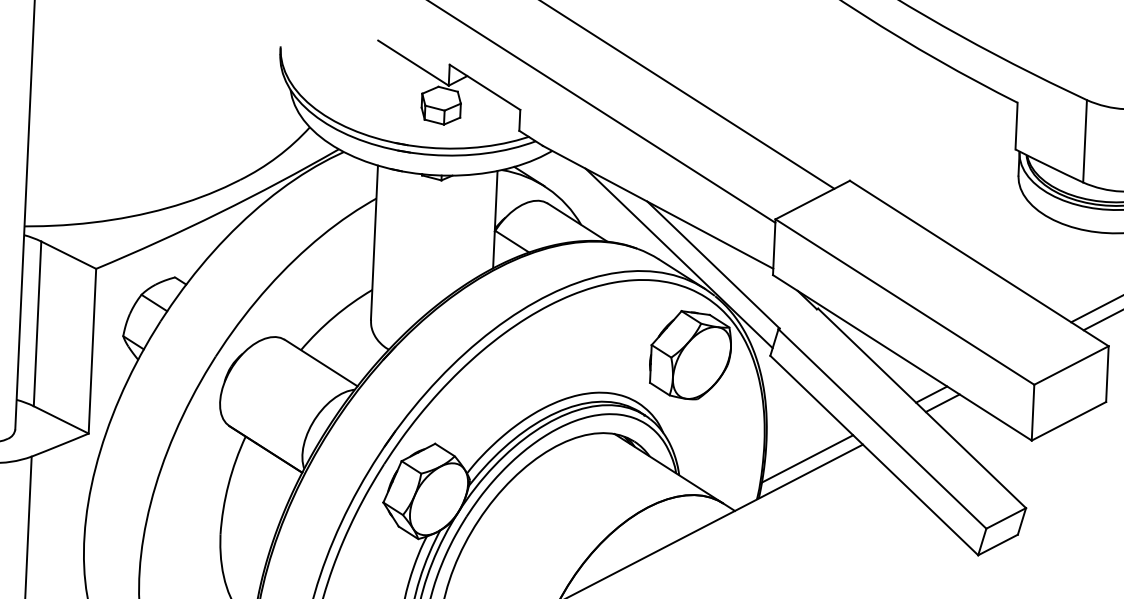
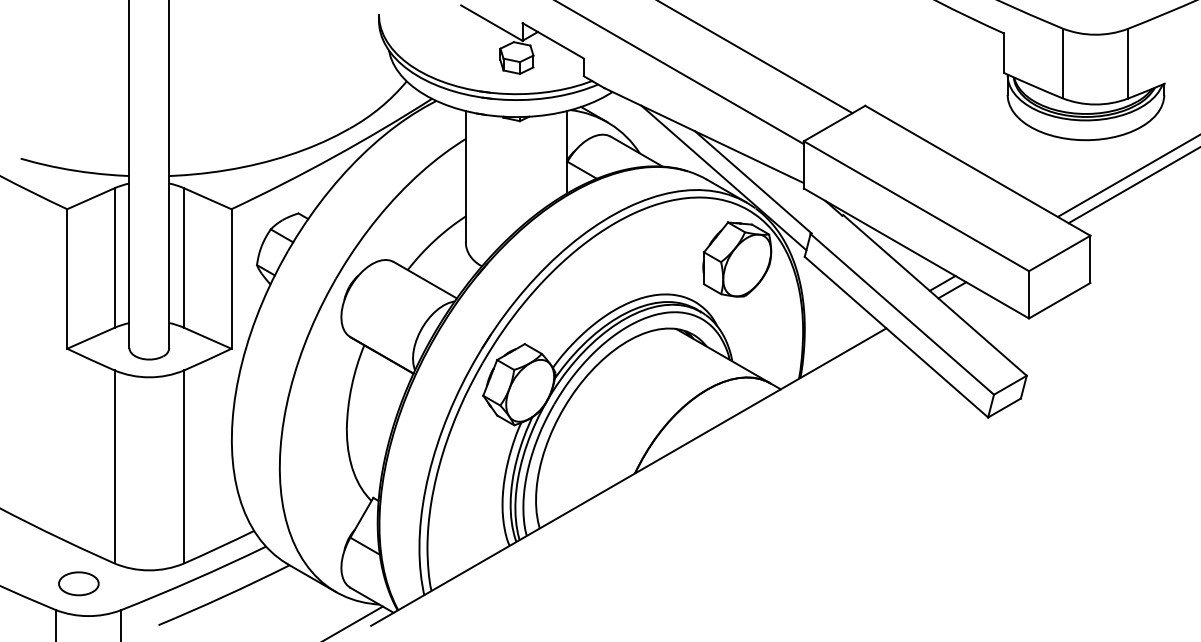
line: (806, 458) -> (839, 342), removed

